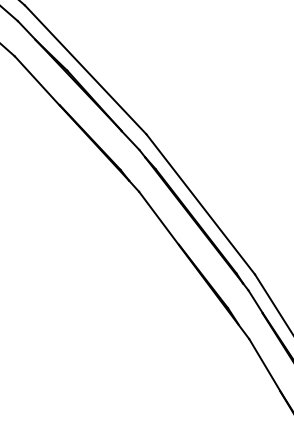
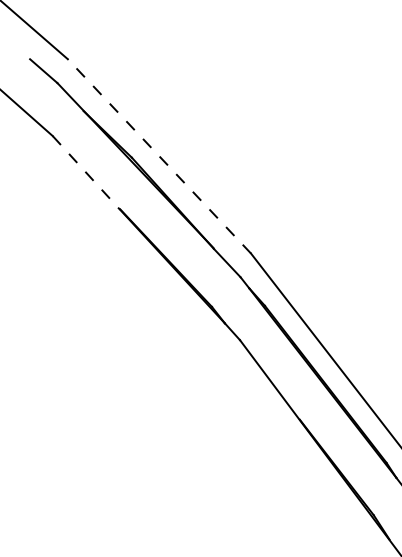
line: (85, 69) -> (159, 155), solid -> dashed
line: (37, 81) -> (86, 173), solid -> dashed

